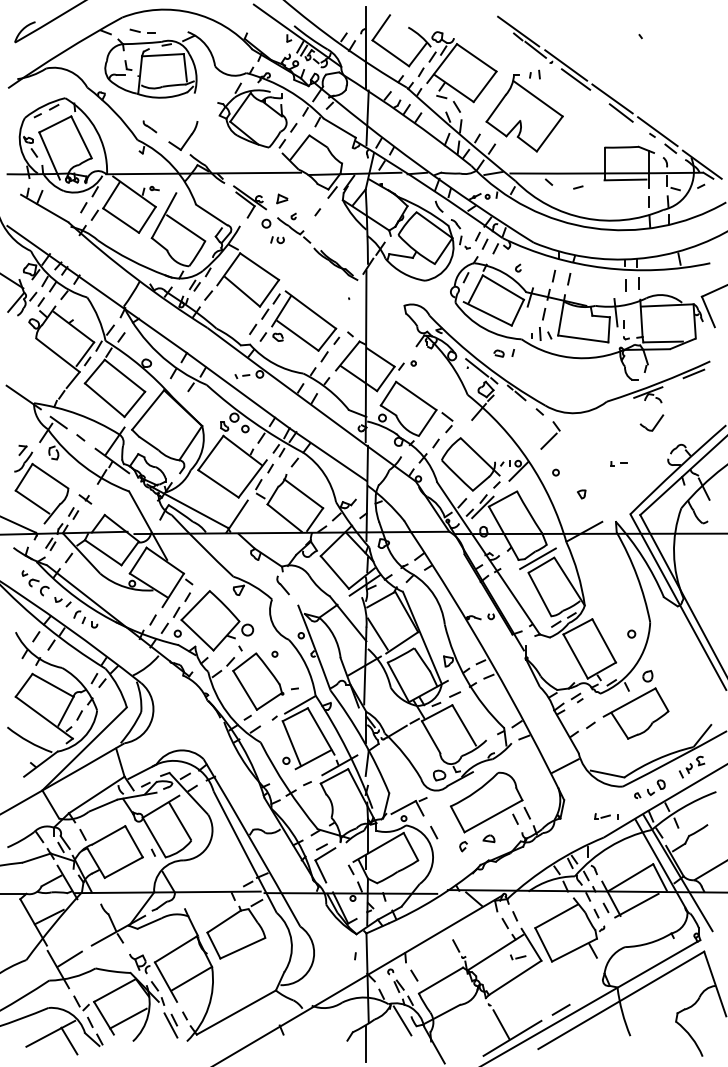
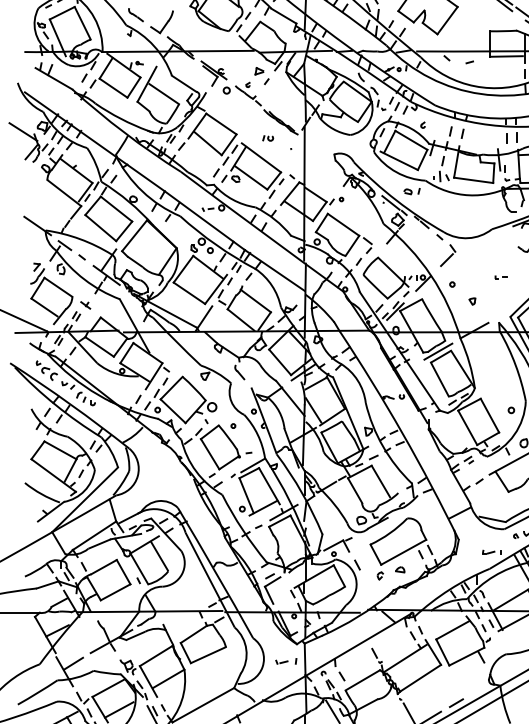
part: (149, 126) -> (135, 14), size x1.43
part: (282, 198) -> (259, 70), moved
part: (277, 240) -> (268, 138), moved
part: (518, 957) -> (282, 662), moved

